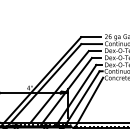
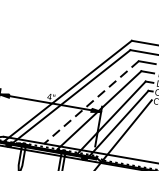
line: (59, 87) -> (91, 103), solid -> dashed

